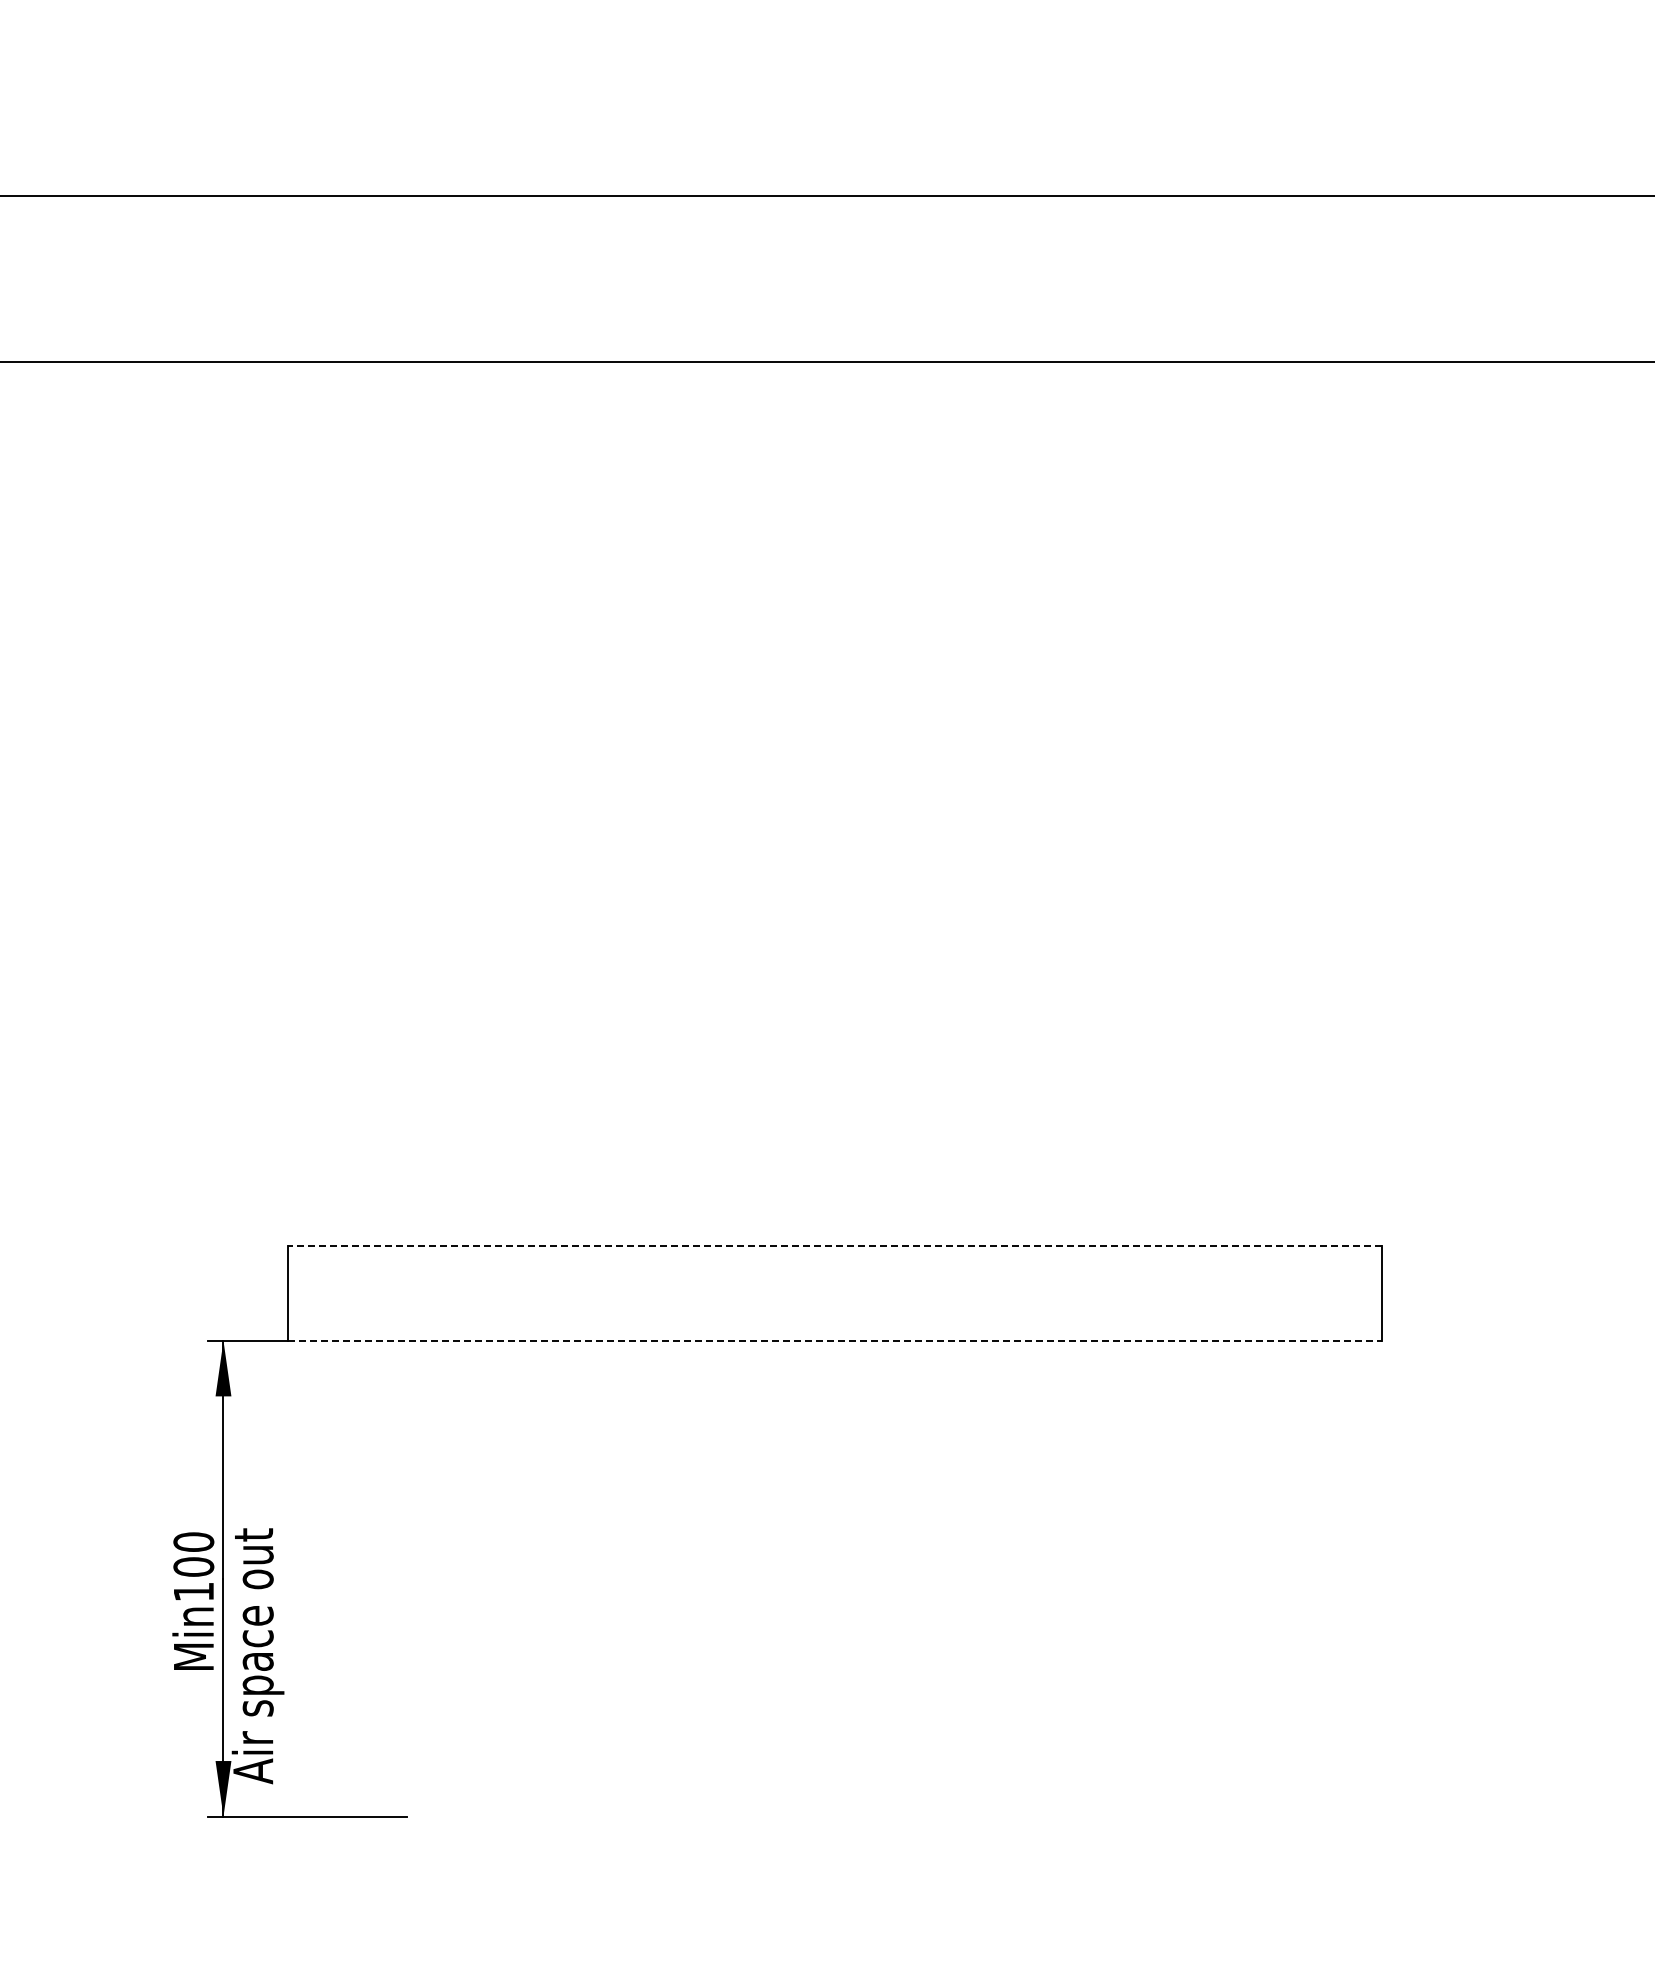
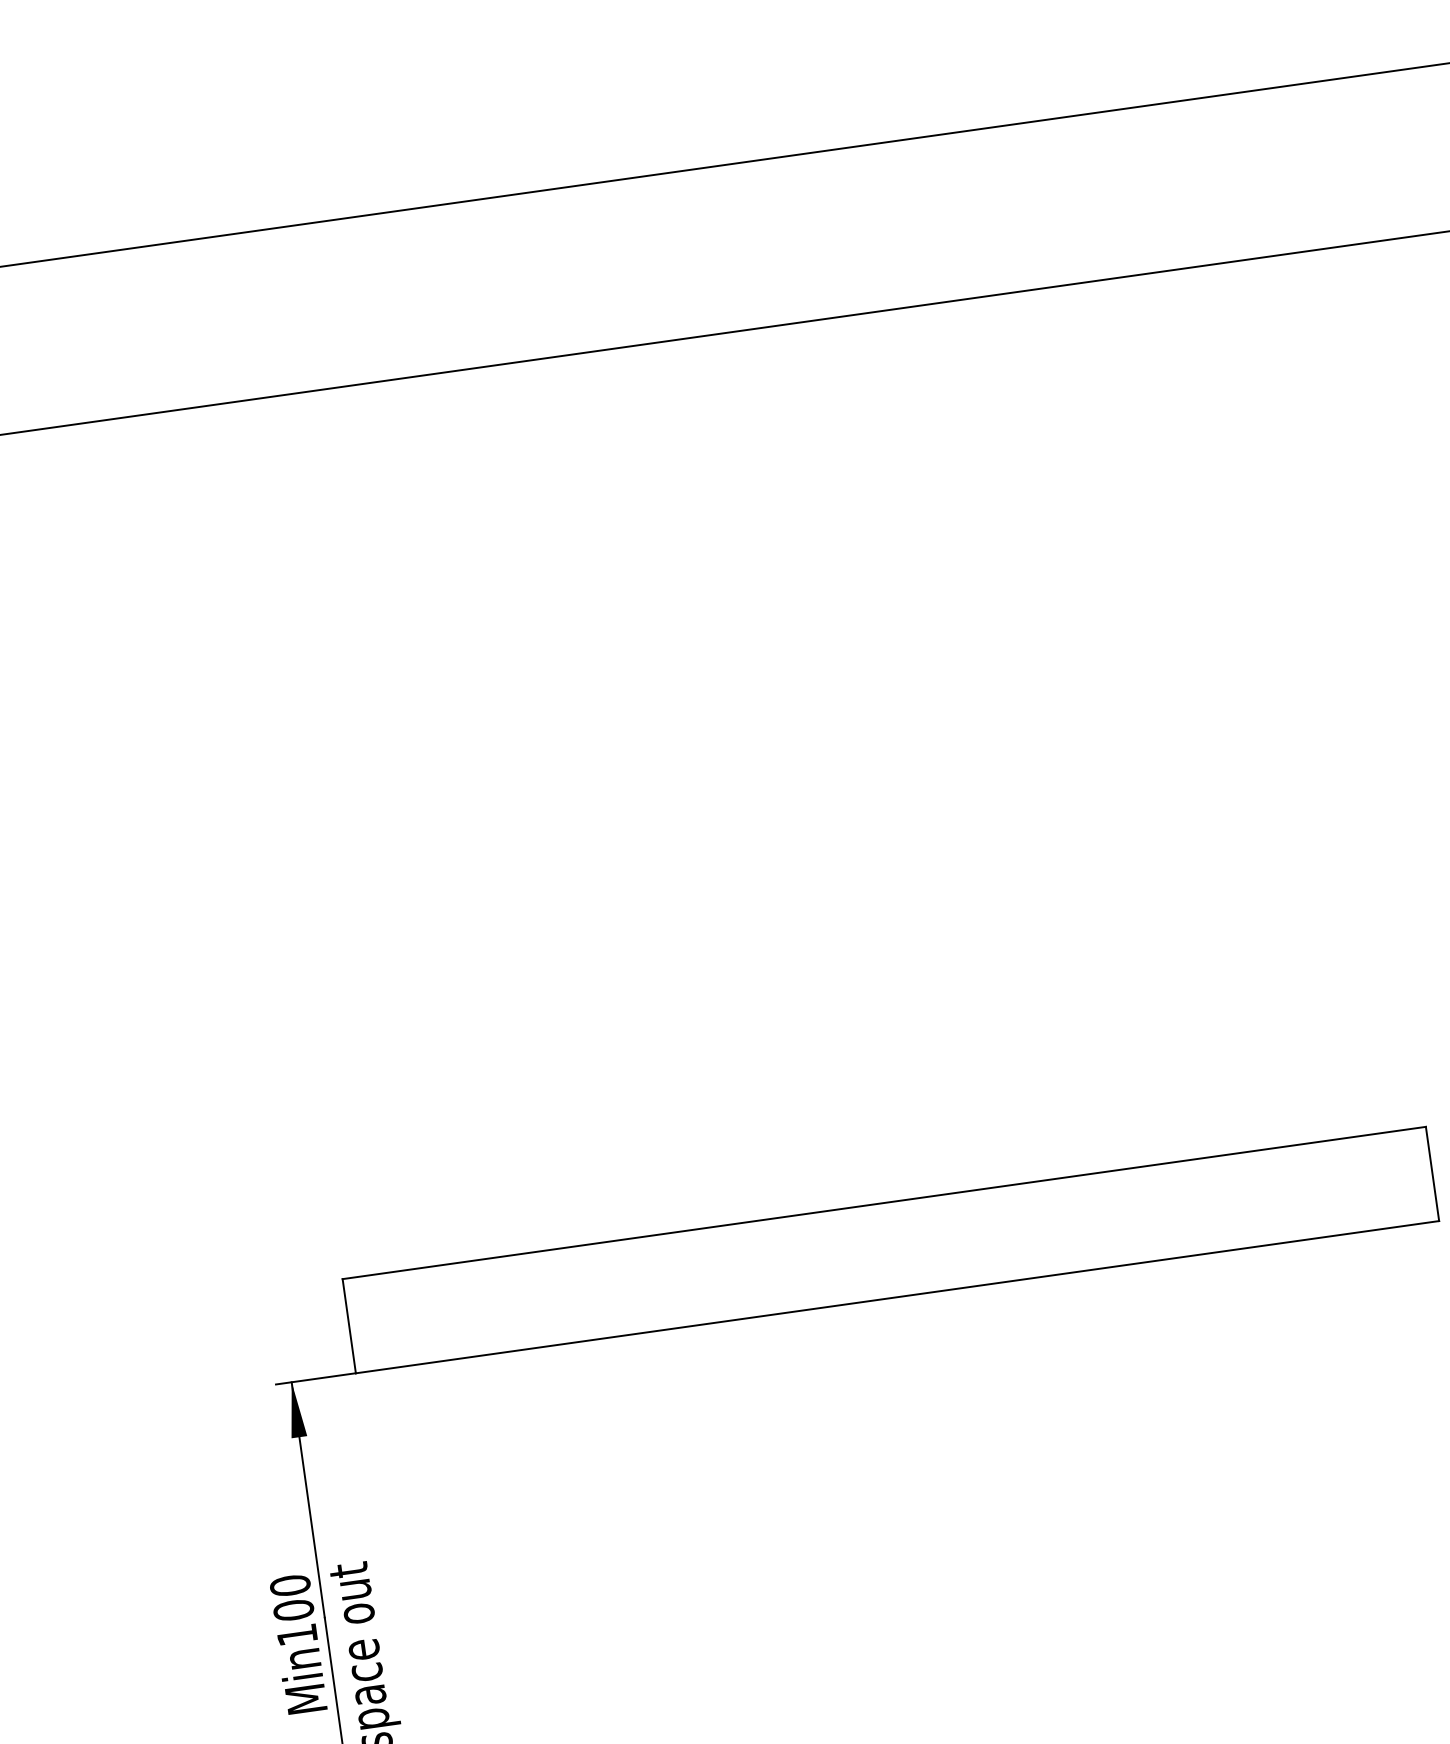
line: (835, 1245) -> (884, 1202), dashed -> solid
line: (835, 1340) -> (897, 1296), dashed -> solid

